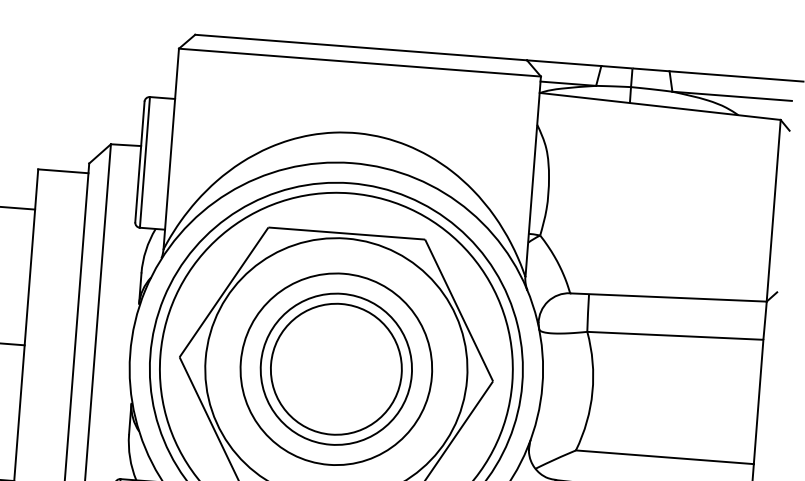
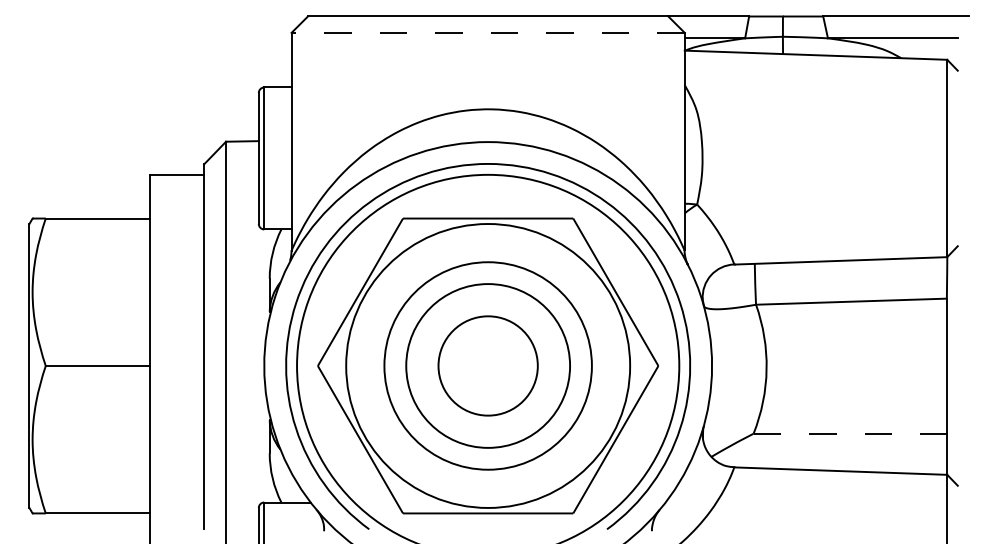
line: (360, 62) -> (488, 32), solid -> dashed
circle: (336, 368) -> (488, 365), size x0.7
line: (665, 457) -> (850, 433), solid -> dashed

